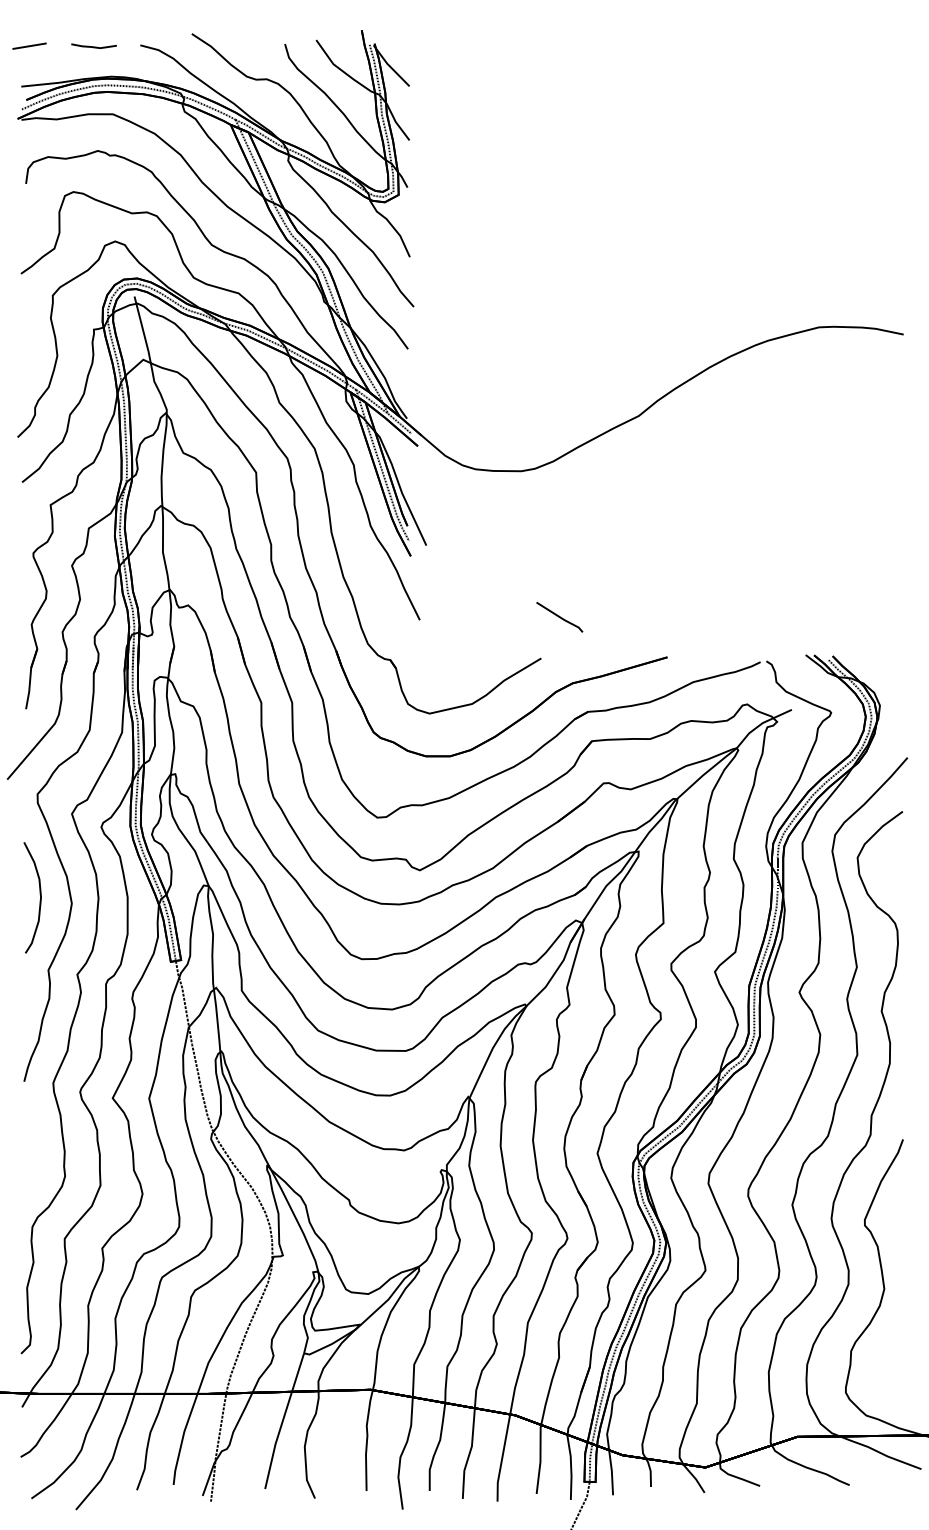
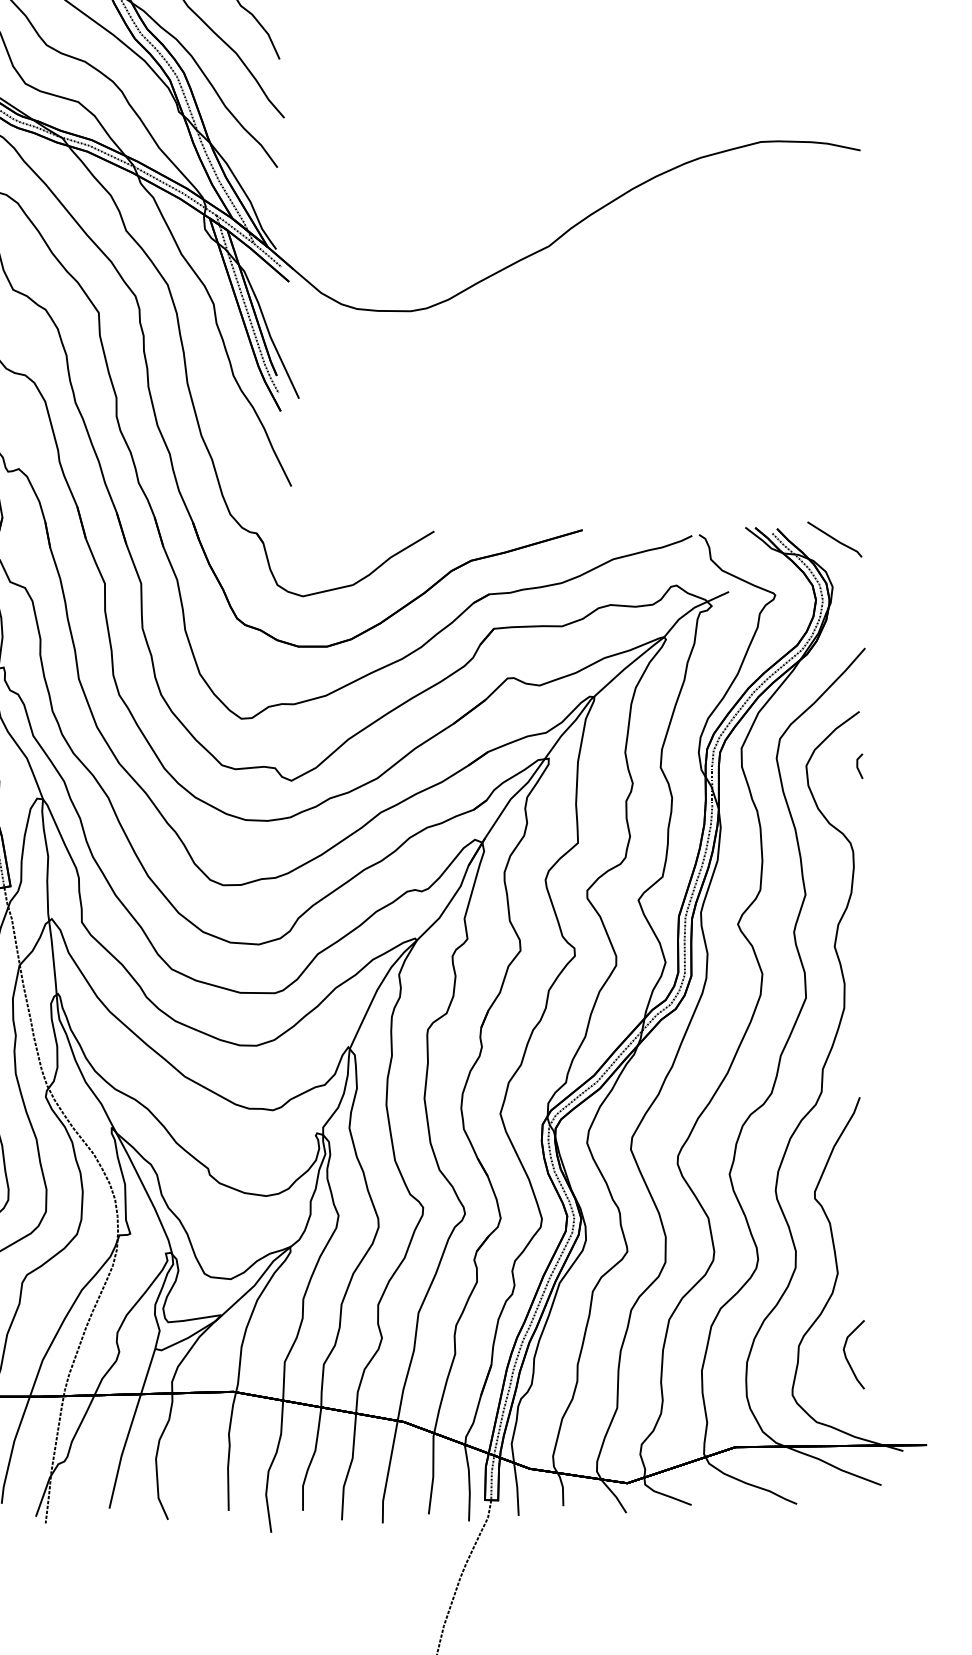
line: (559, 617) -> (834, 539), moved
line: (901, 857) -> (858, 765), added
curve: (892, 1360) -> (847, 1357), added

